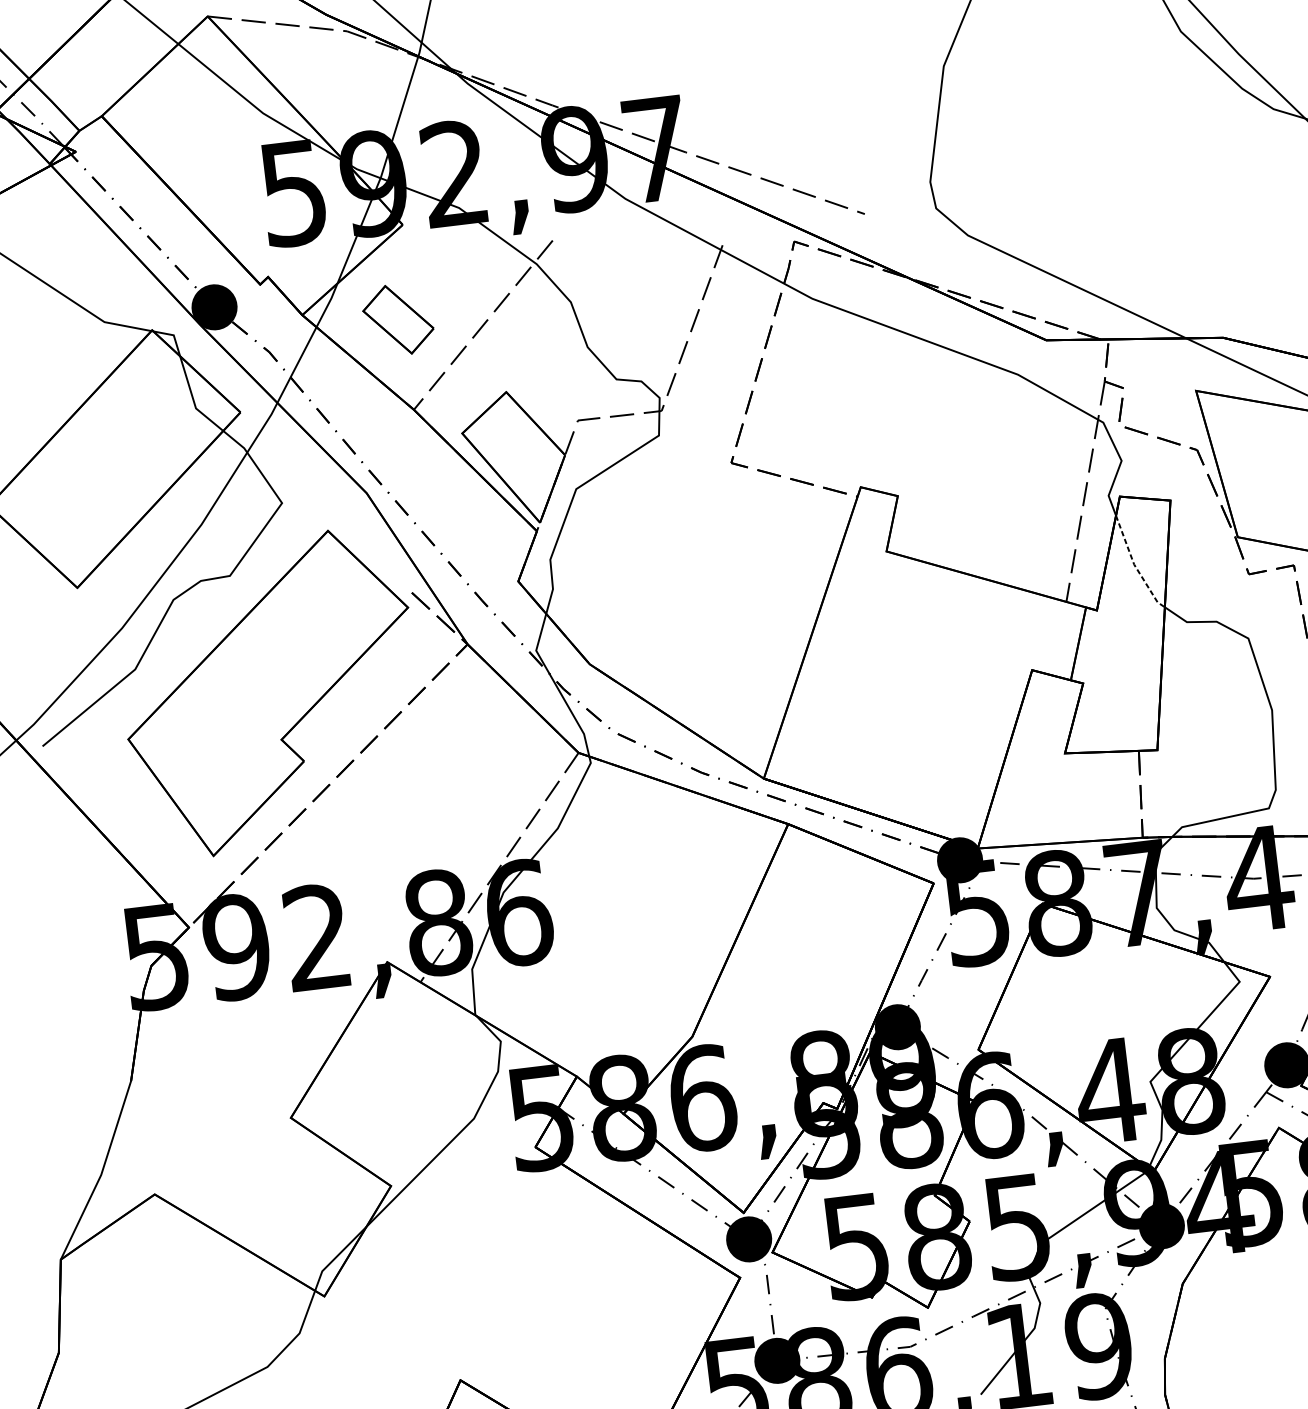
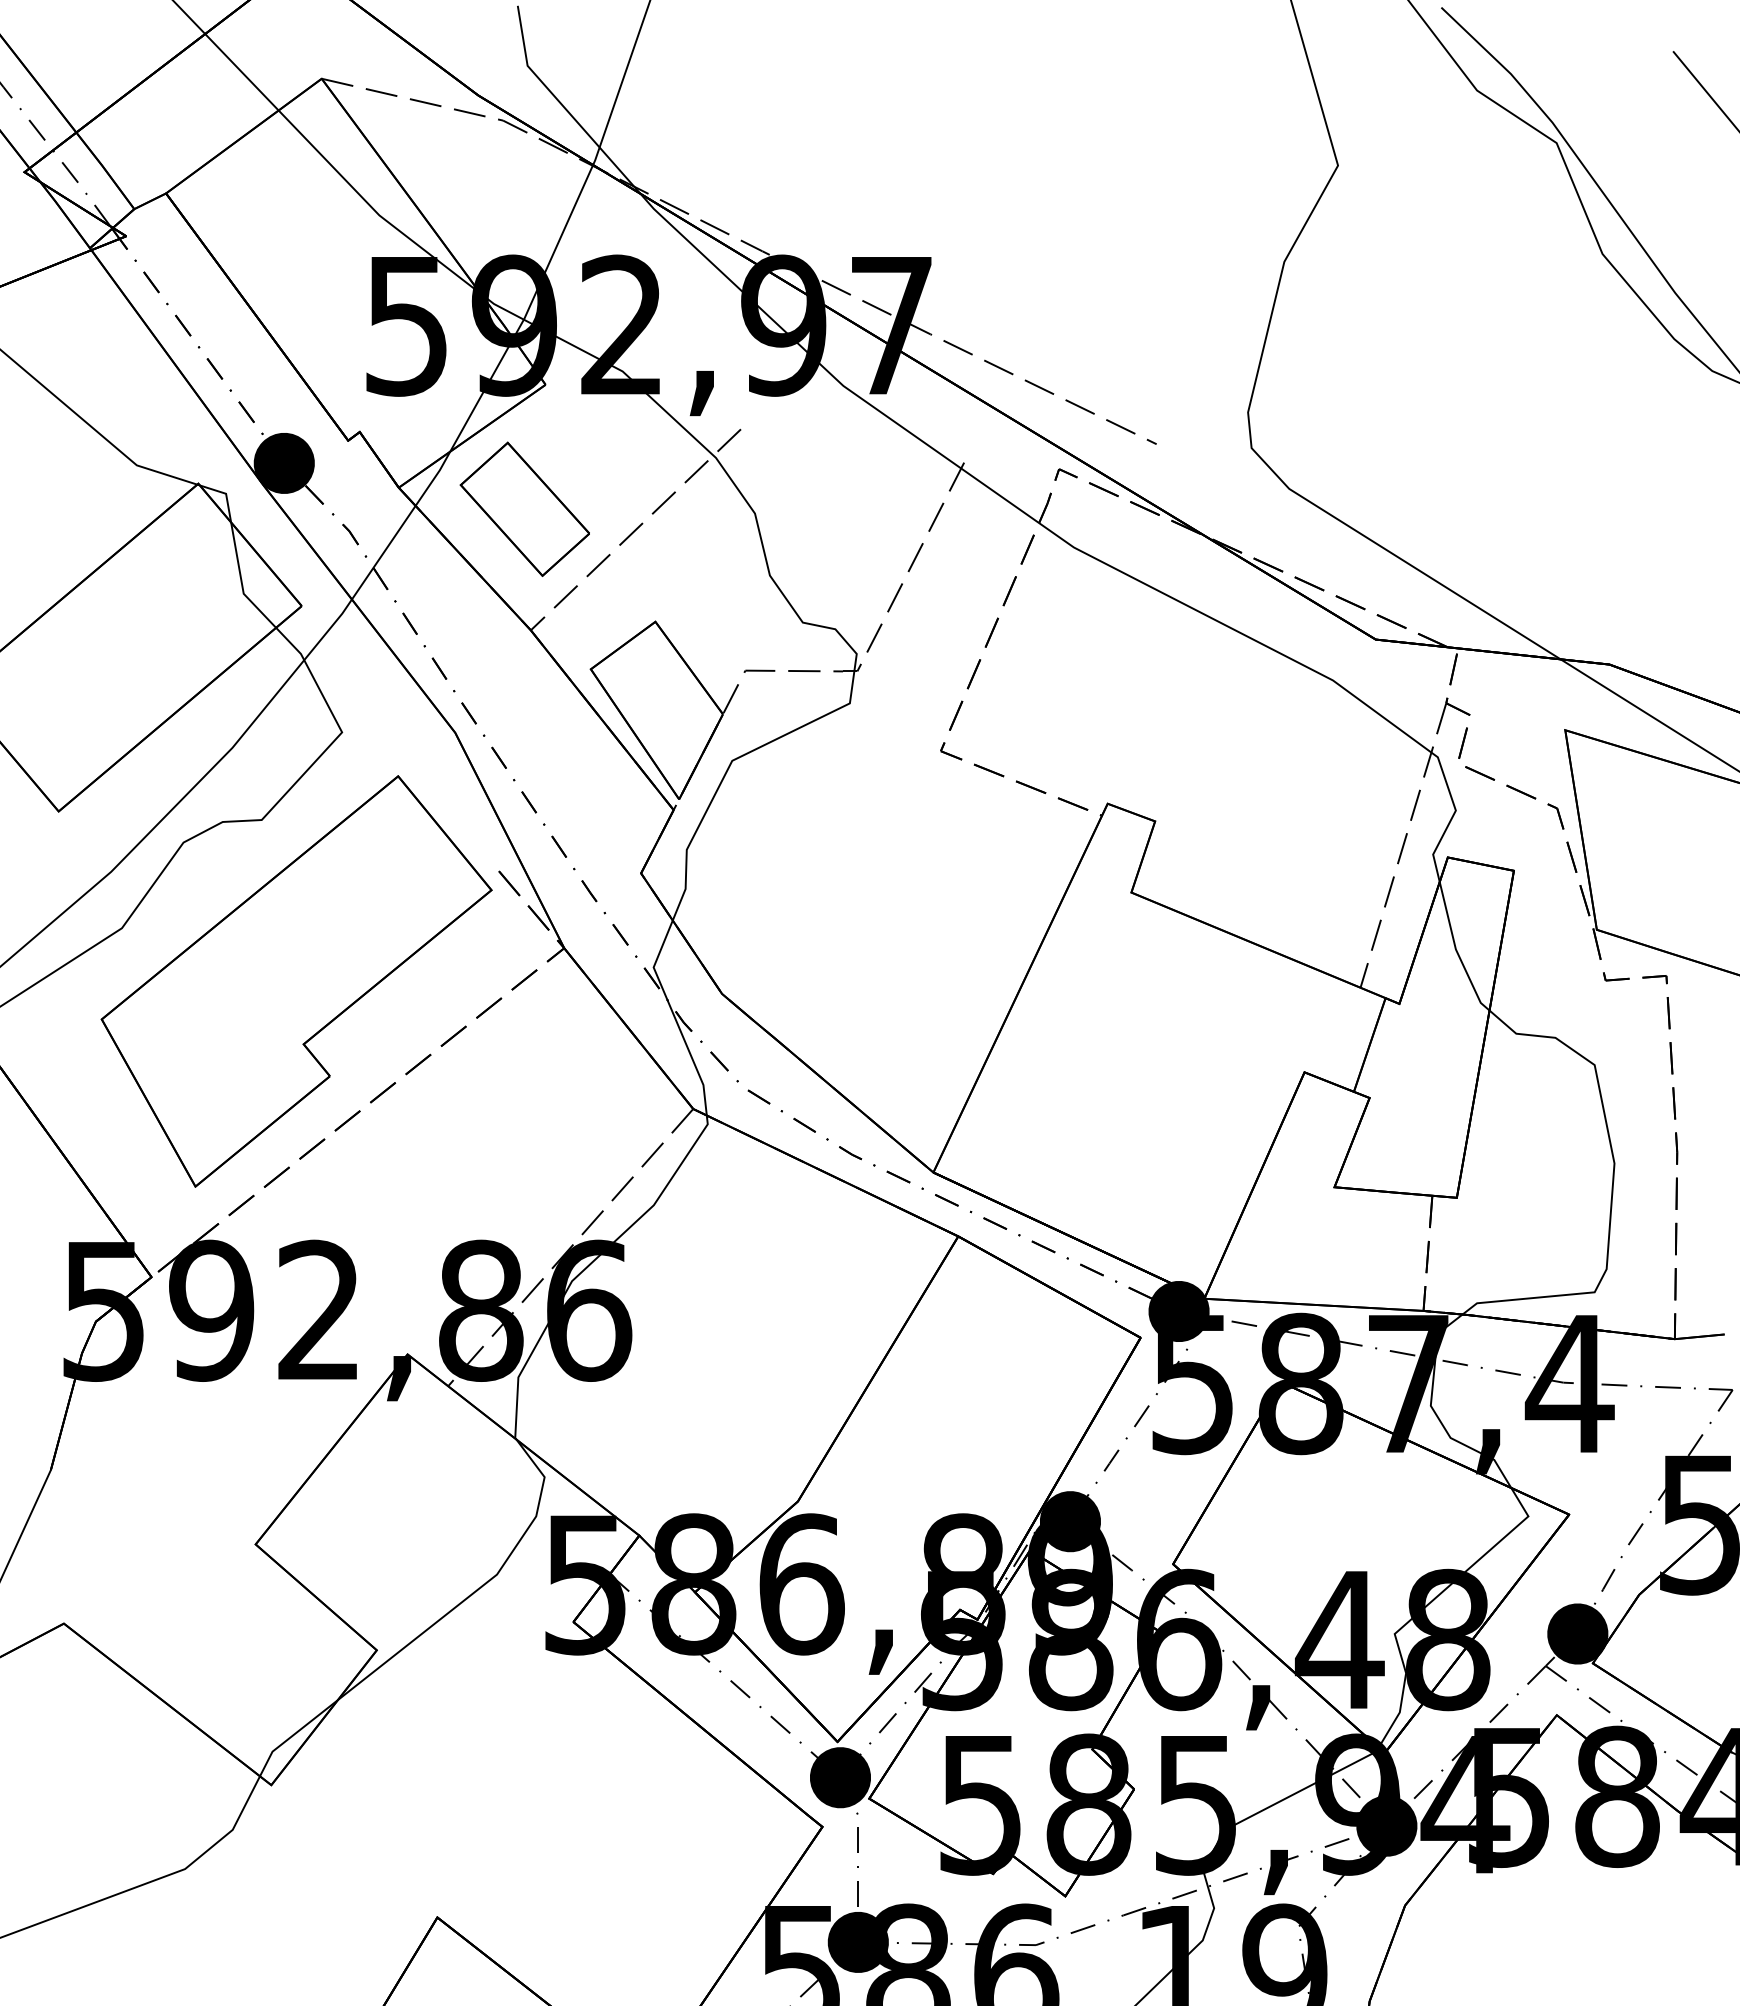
part: (398, 319) -> (524, 508), size x1.43
line: (1134, 565) -> (1456, 950), dashed -> solid

